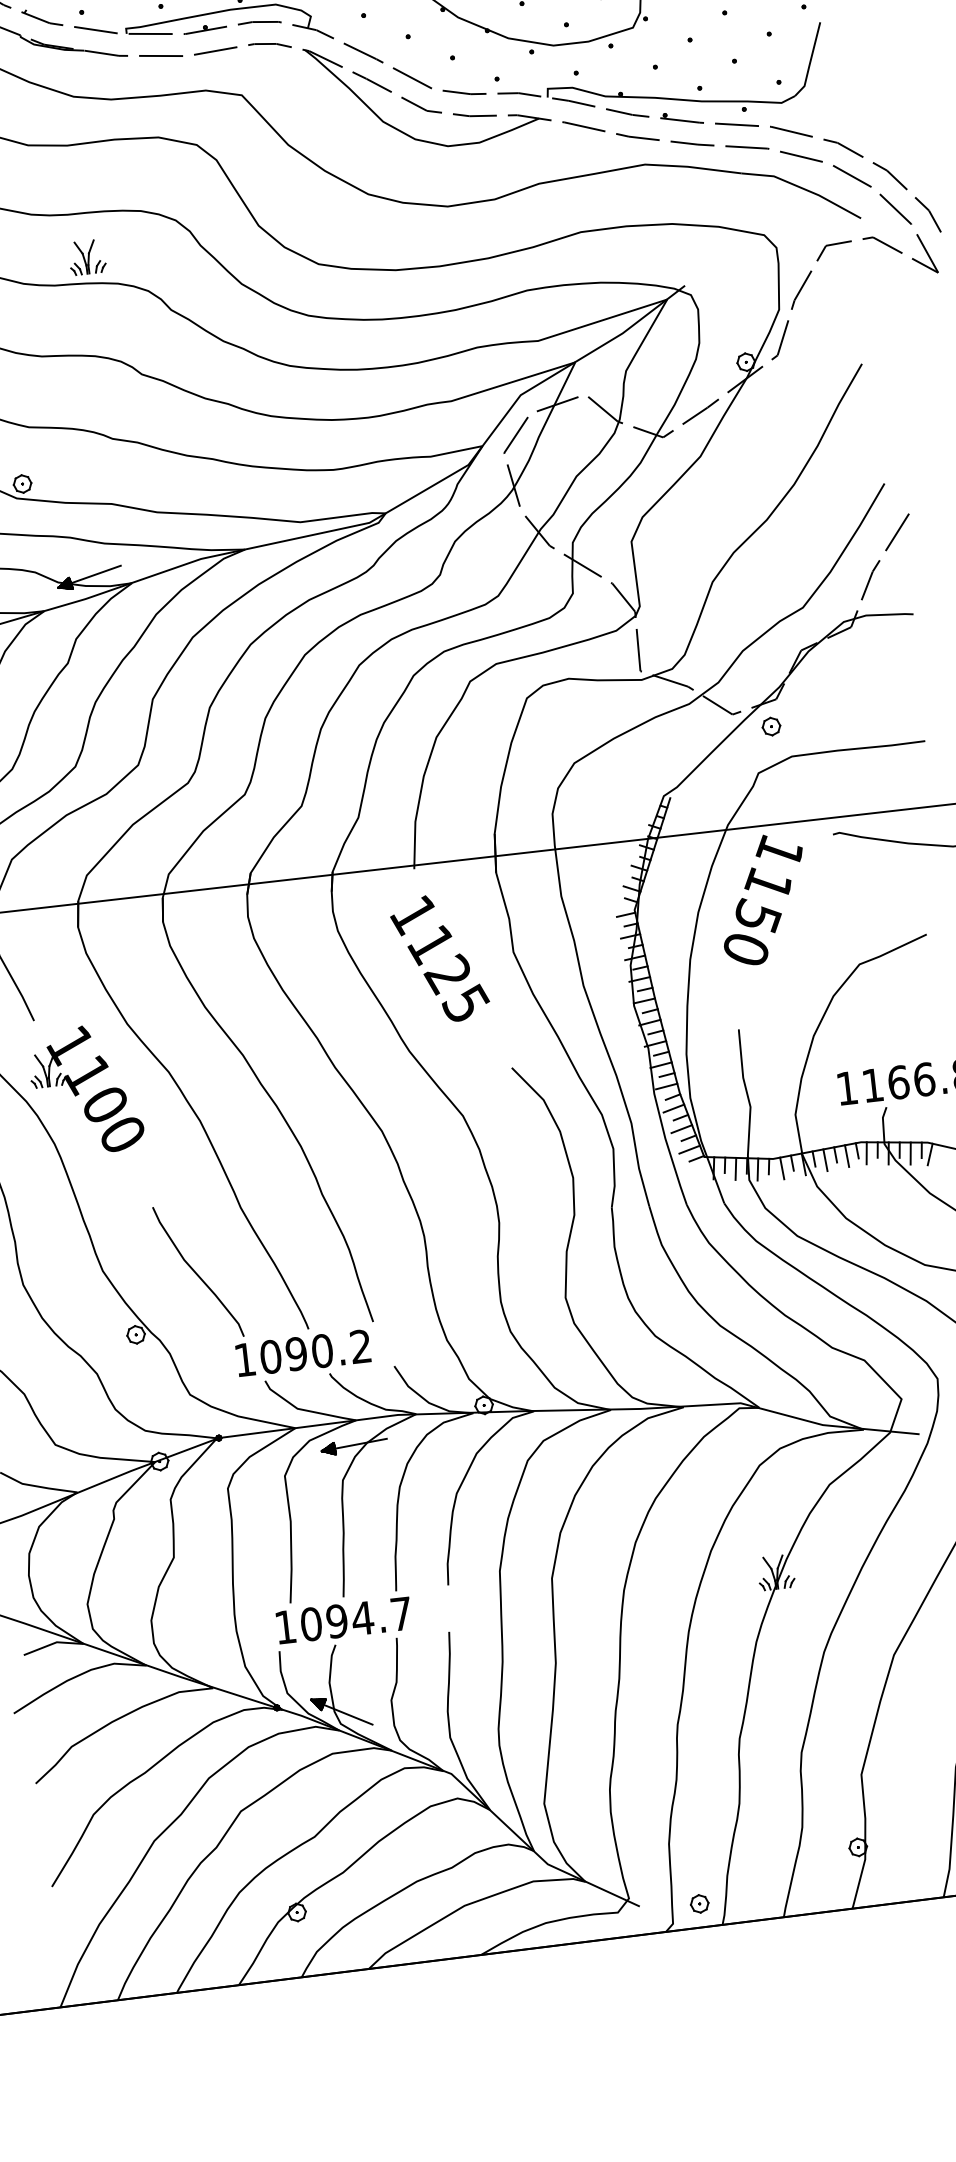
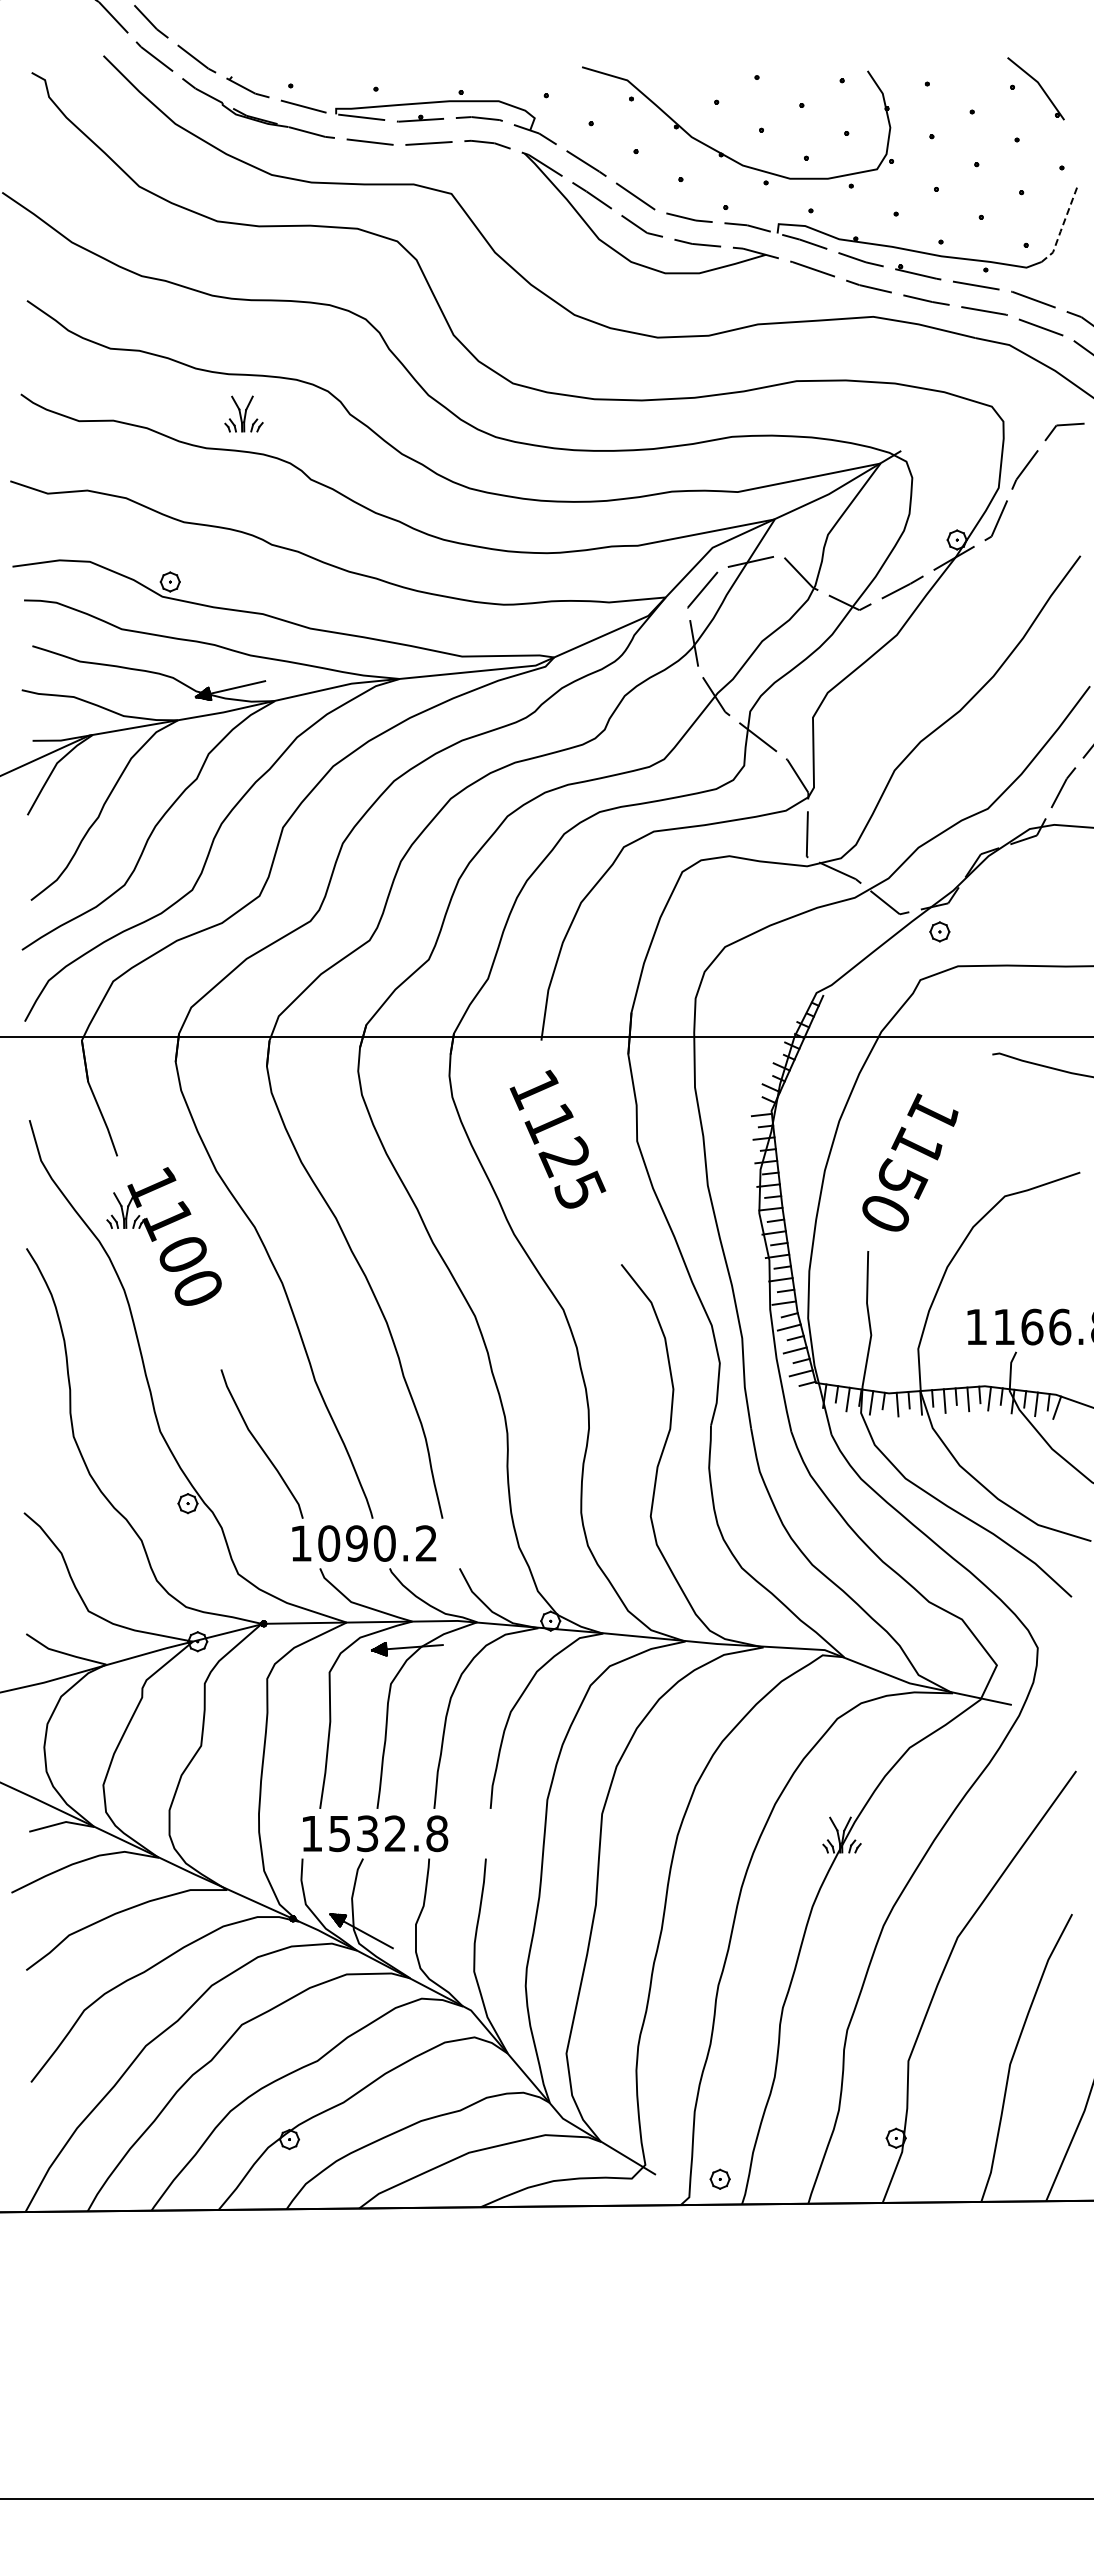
line: (810, 61) -> (1062, 227), solid -> dashed
part: (86, 256) -> (243, 413), moved
text: (763, 899) -> (910, 1162), moved
text: (356, 1618) -> (388, 1833), 1094.7 -> 1532.8

